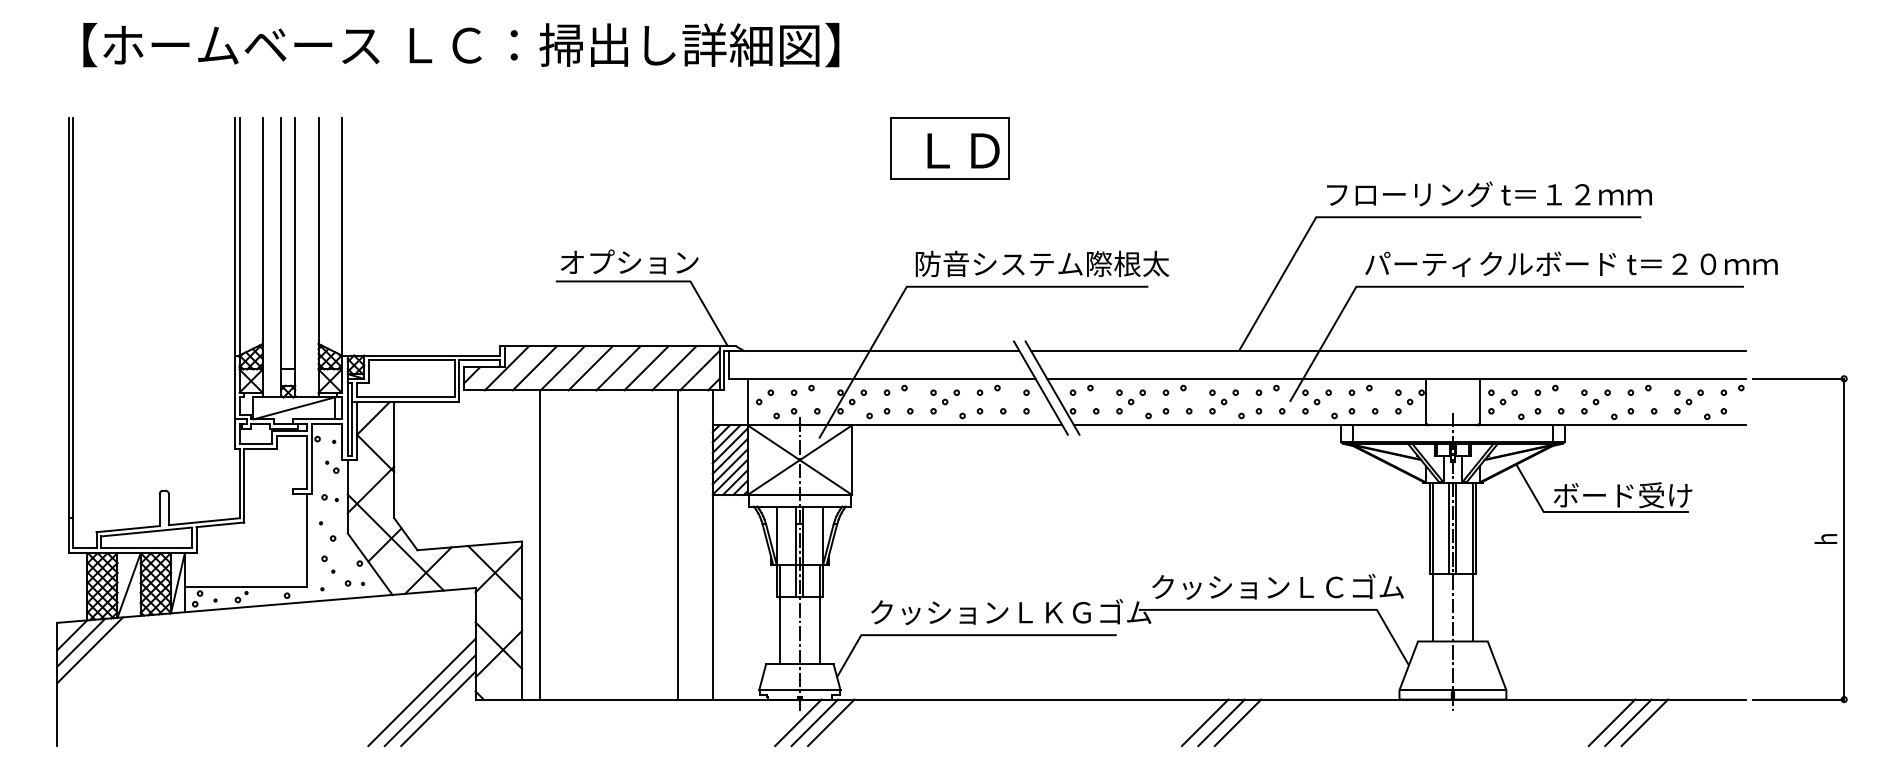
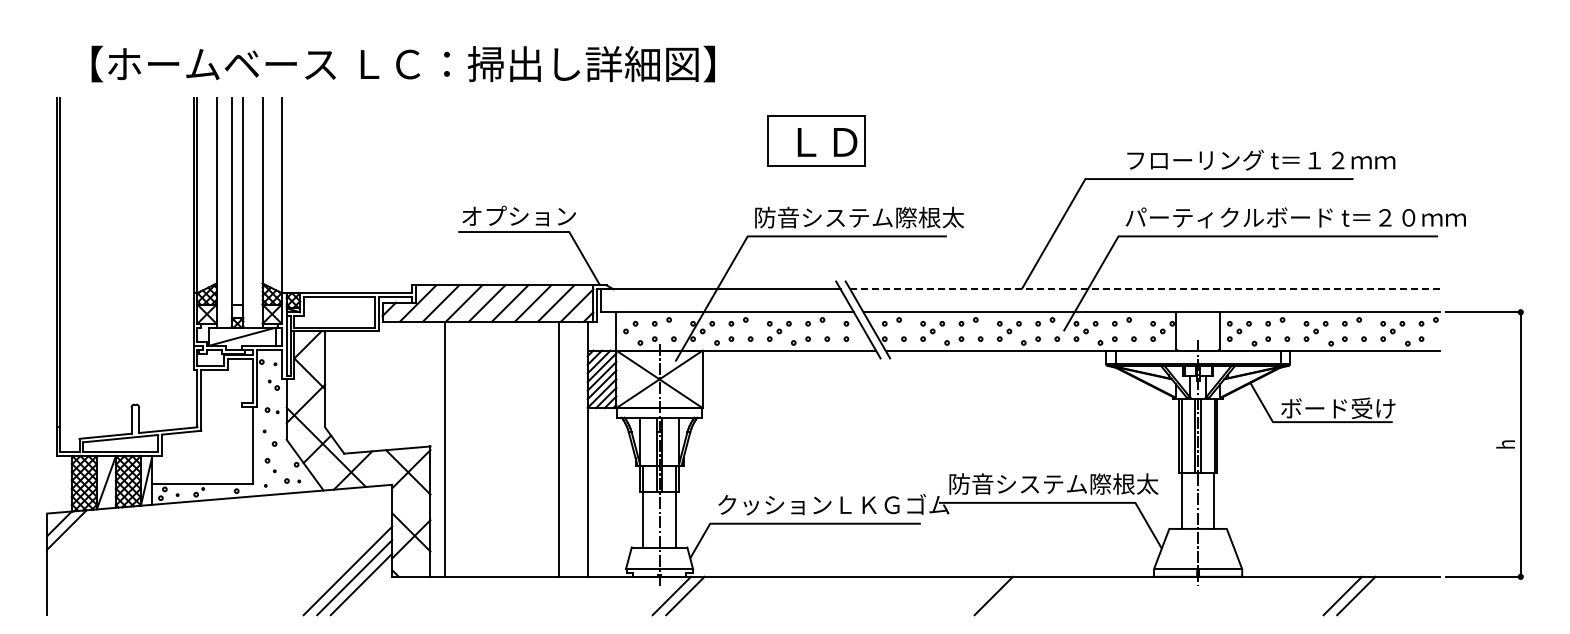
text: (460, 44) -> (402, 63), moved
part: (950, 148) -> (816, 140), moved
text: (1489, 193) -> (1261, 159), moved
line: (1387, 351) -> (1144, 289), solid -> dashed
text: (1277, 586) -> (1053, 483), クッションＬＣゴム -> 防音システム際根太
line: (90, 650) -> (74, 536), removed
line: (798, 722) -> (658, 595), removed
line: (1221, 722) -> (1007, 595), removed
line: (1237, 722) -> (1020, 595), removed
line: (1612, 722) -> (1329, 595), removed

